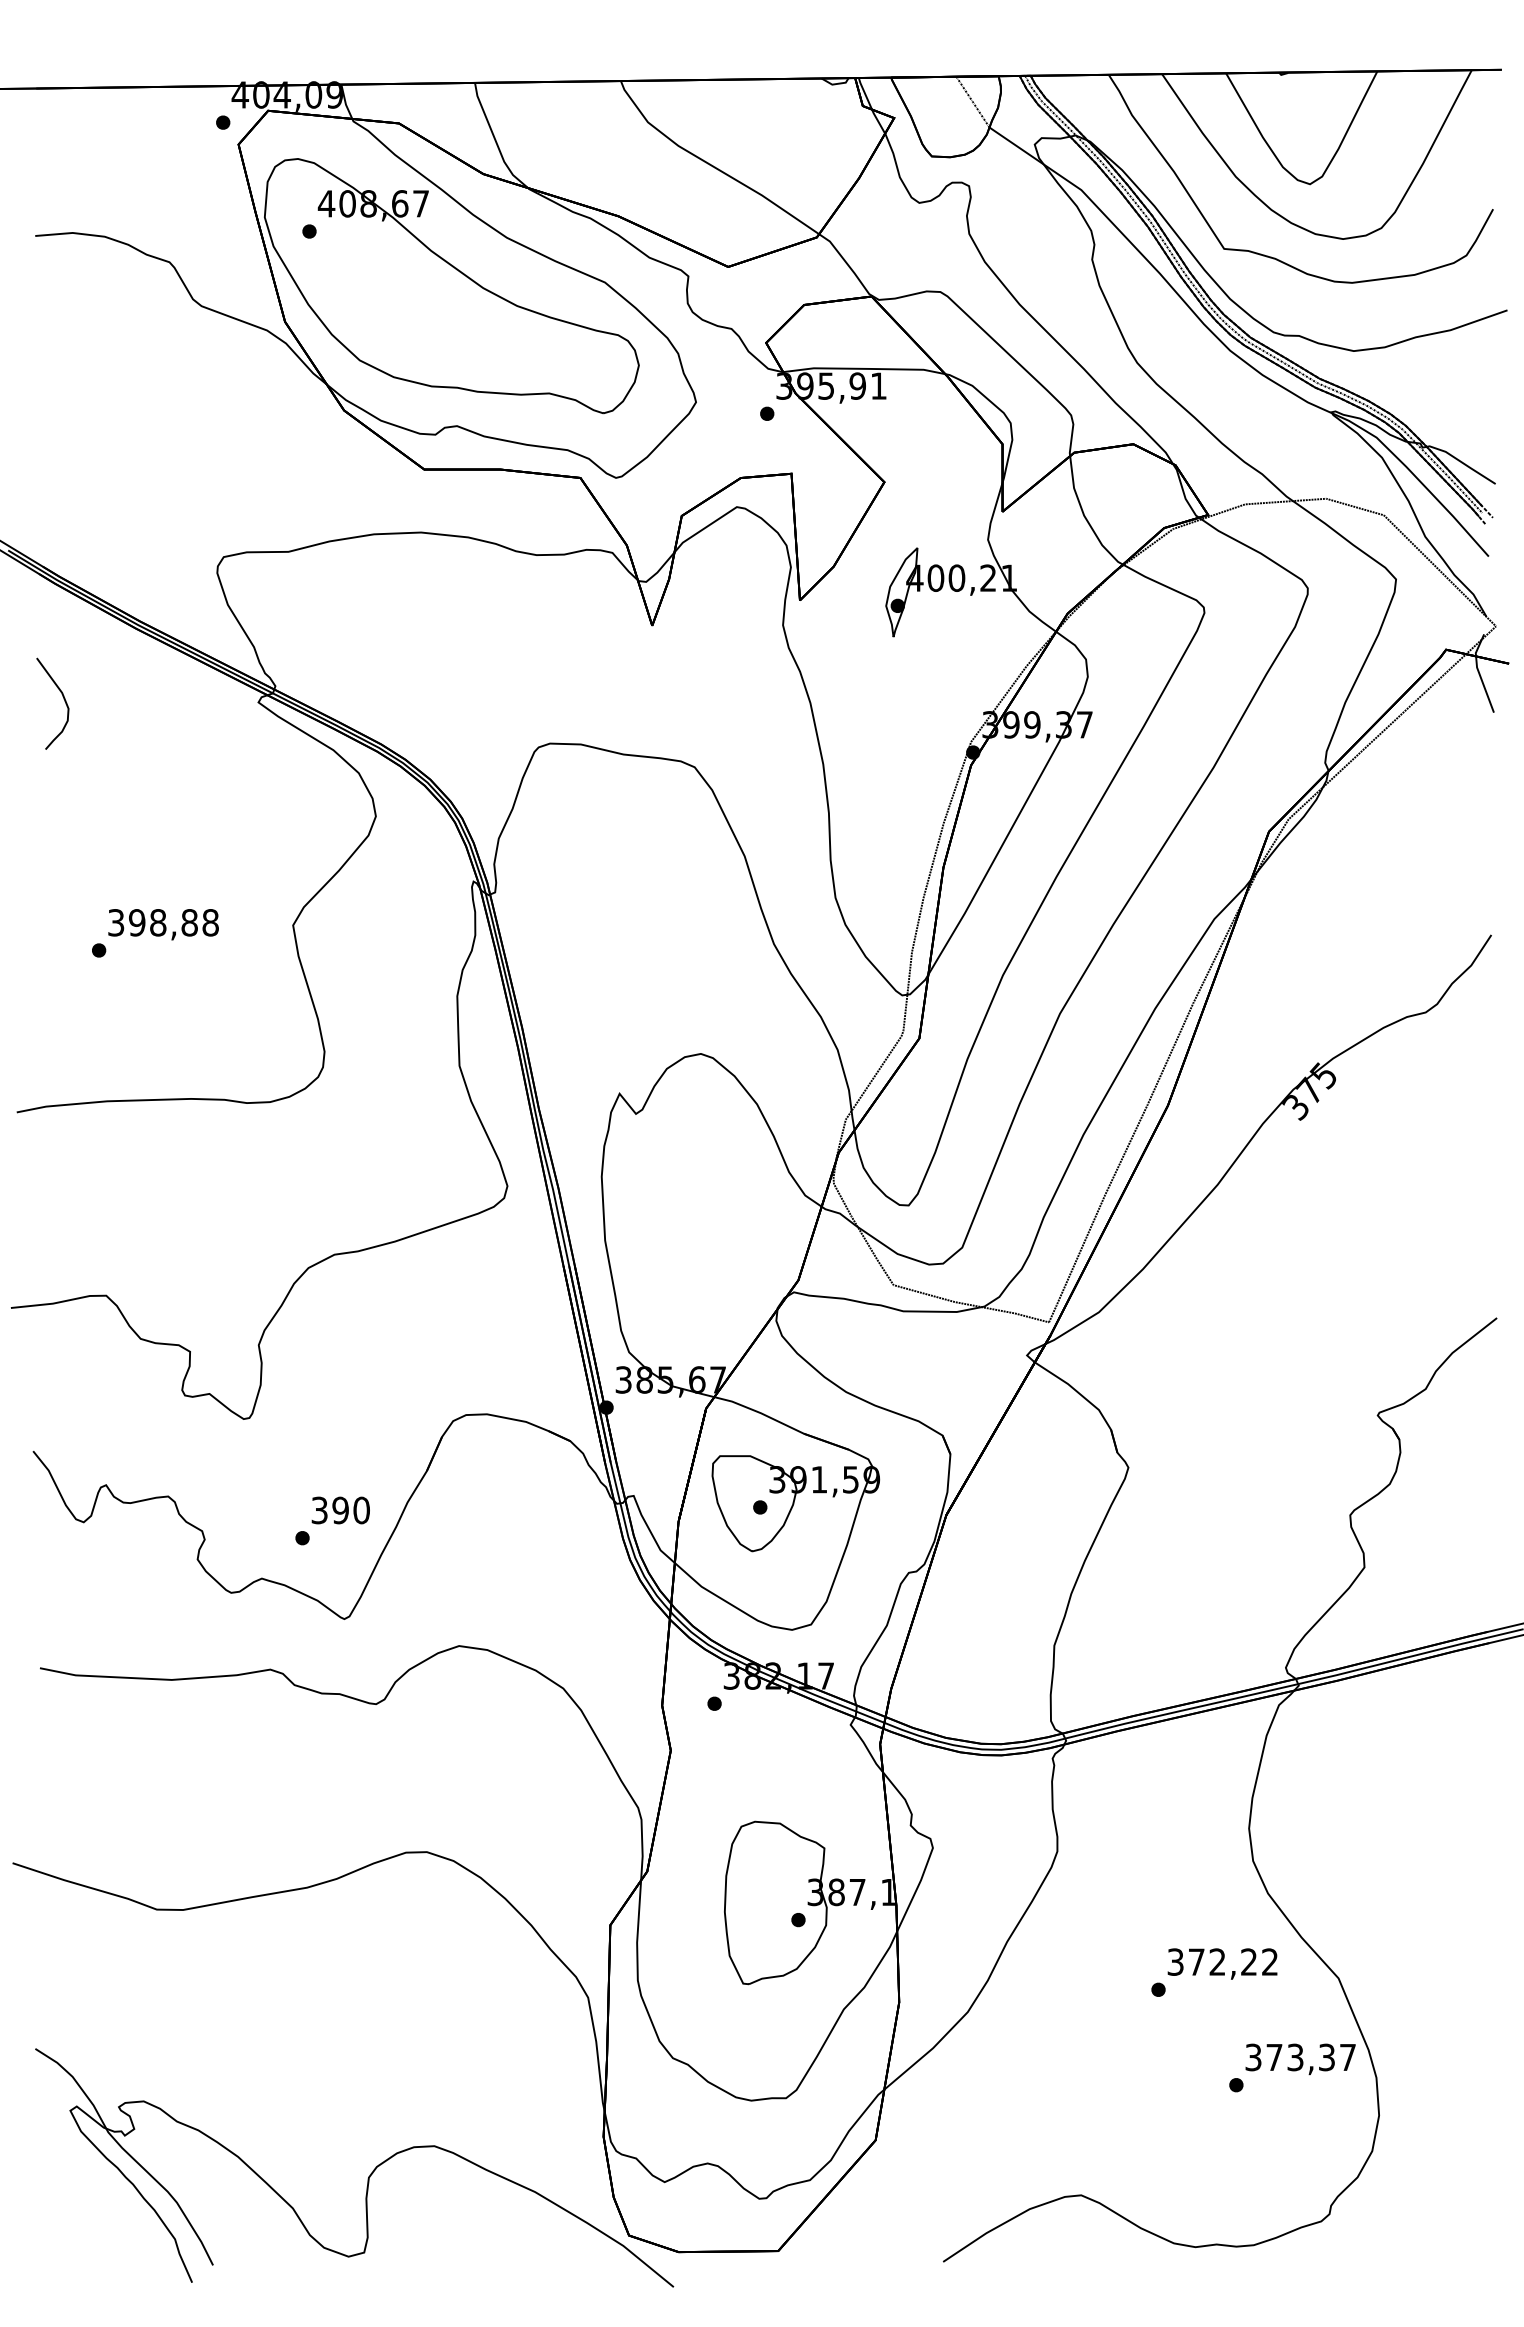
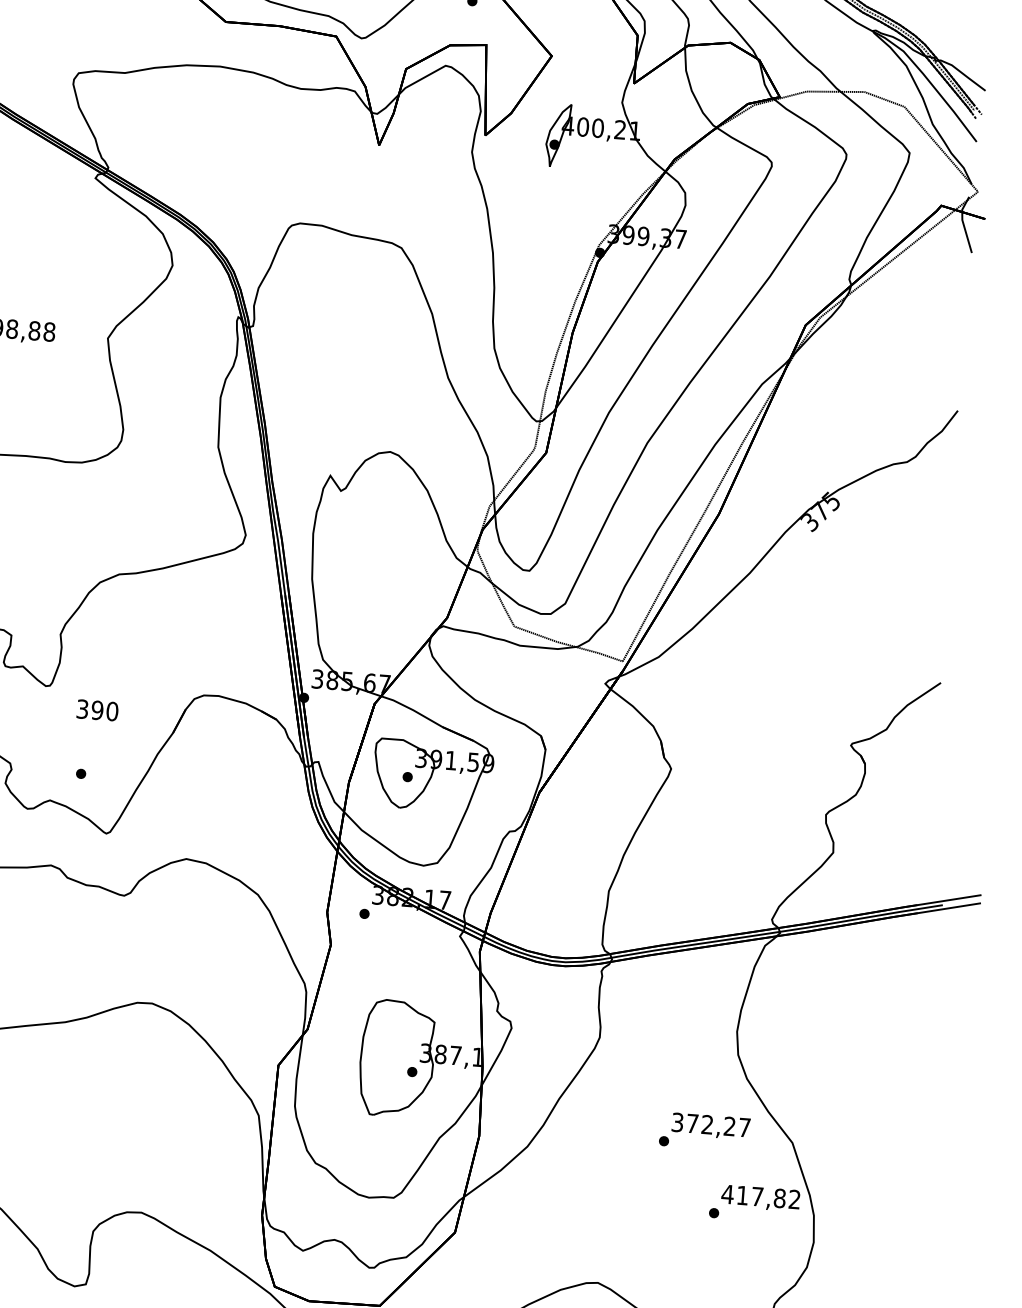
text: (340, 1510) -> (97, 710), moved
text: (1269, 1961) -> (744, 1127), 372,22 -> 372,27
text: (1299, 2057) -> (760, 1196), 373,37 -> 417,82

